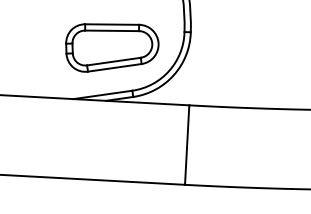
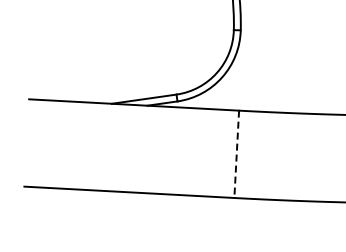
part: (112, 47) -> (154, 47), removed
line: (186, 145) -> (236, 154), solid -> dashed

